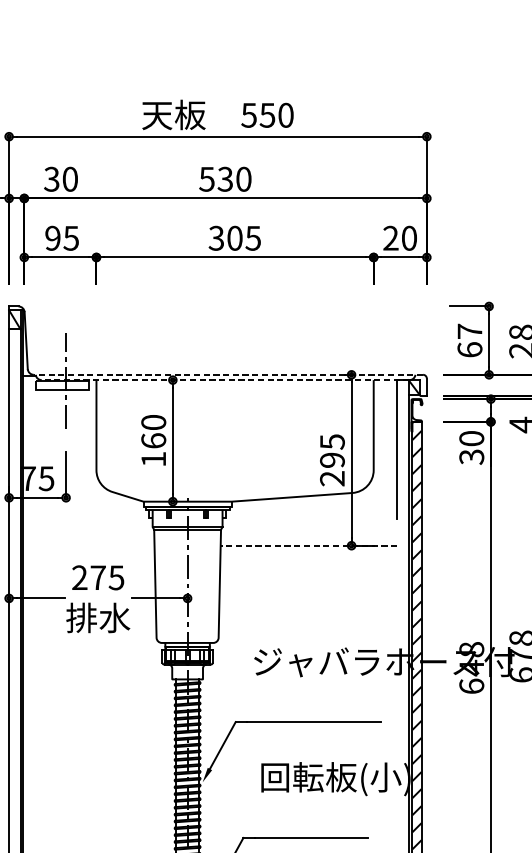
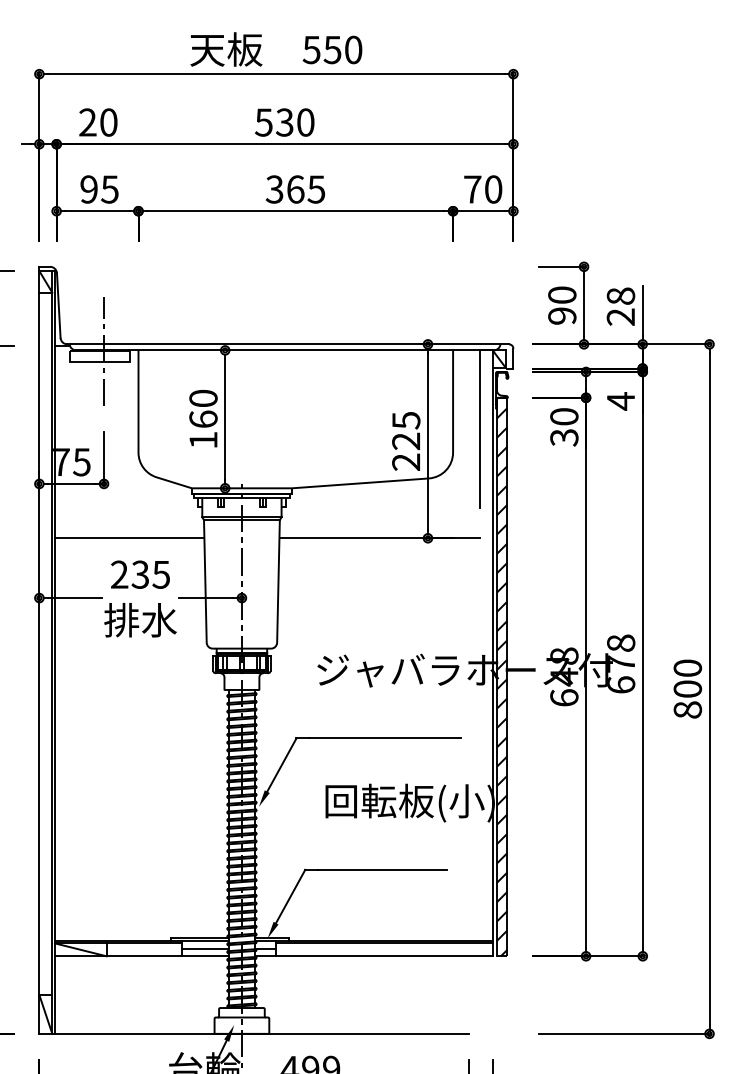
text: (51, 179) -> (87, 122), 30 -> 20
text: (234, 238) -> (295, 189), 305 -> 365
text: (390, 238) -> (472, 189), 20 -> 70
text: (470, 340) -> (562, 305), 67 -> 90
line: (228, 374) -> (288, 344), dashed -> solid
line: (226, 380) -> (285, 350), dashed -> solid
text: (332, 460) -> (406, 441), 295 -> 225
line: (88, 545) -> (129, 538), added
line: (308, 545) -> (379, 538), dashed -> solid
text: (98, 577) -> (140, 574), 275 -> 235

